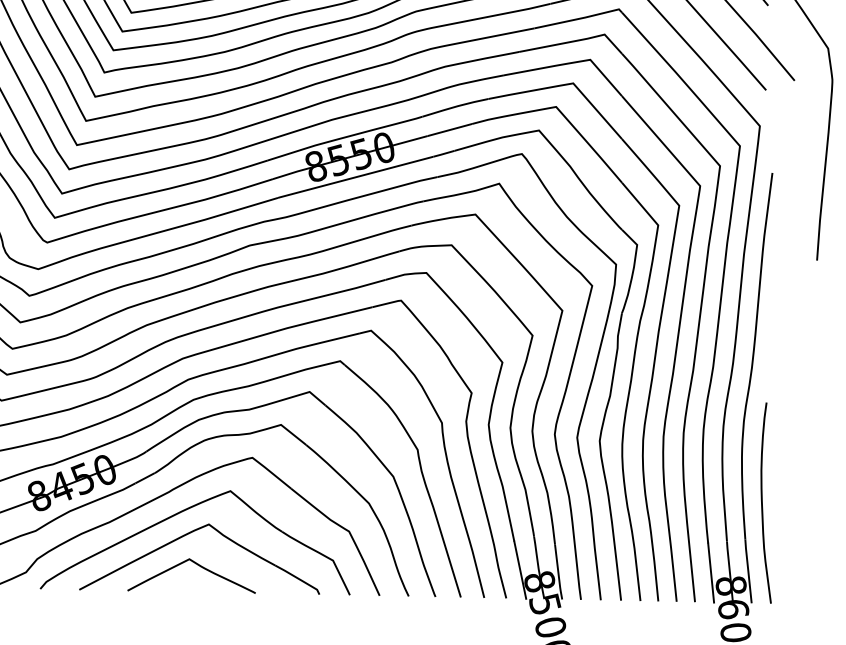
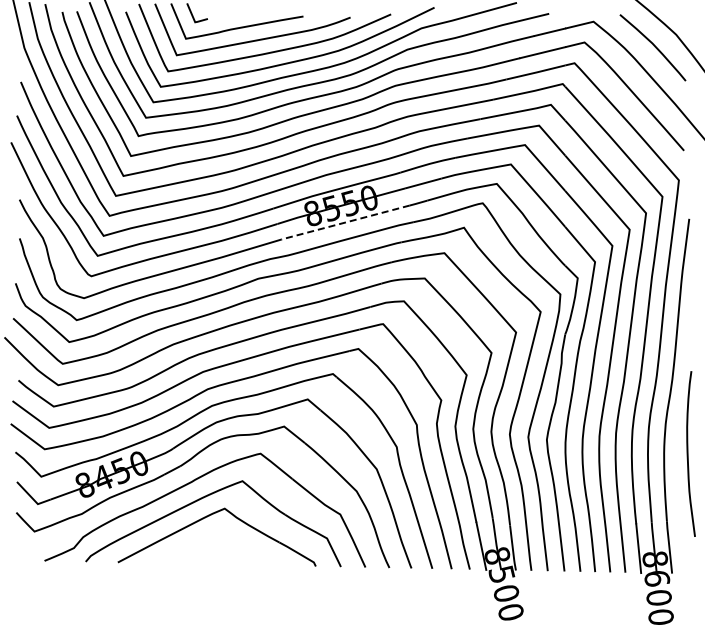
line: (354, 177) -> (344, 222), solid -> dashed
curve: (763, 502) -> (688, 453), moved
curve: (198, 566) -> (216, 543), removed

